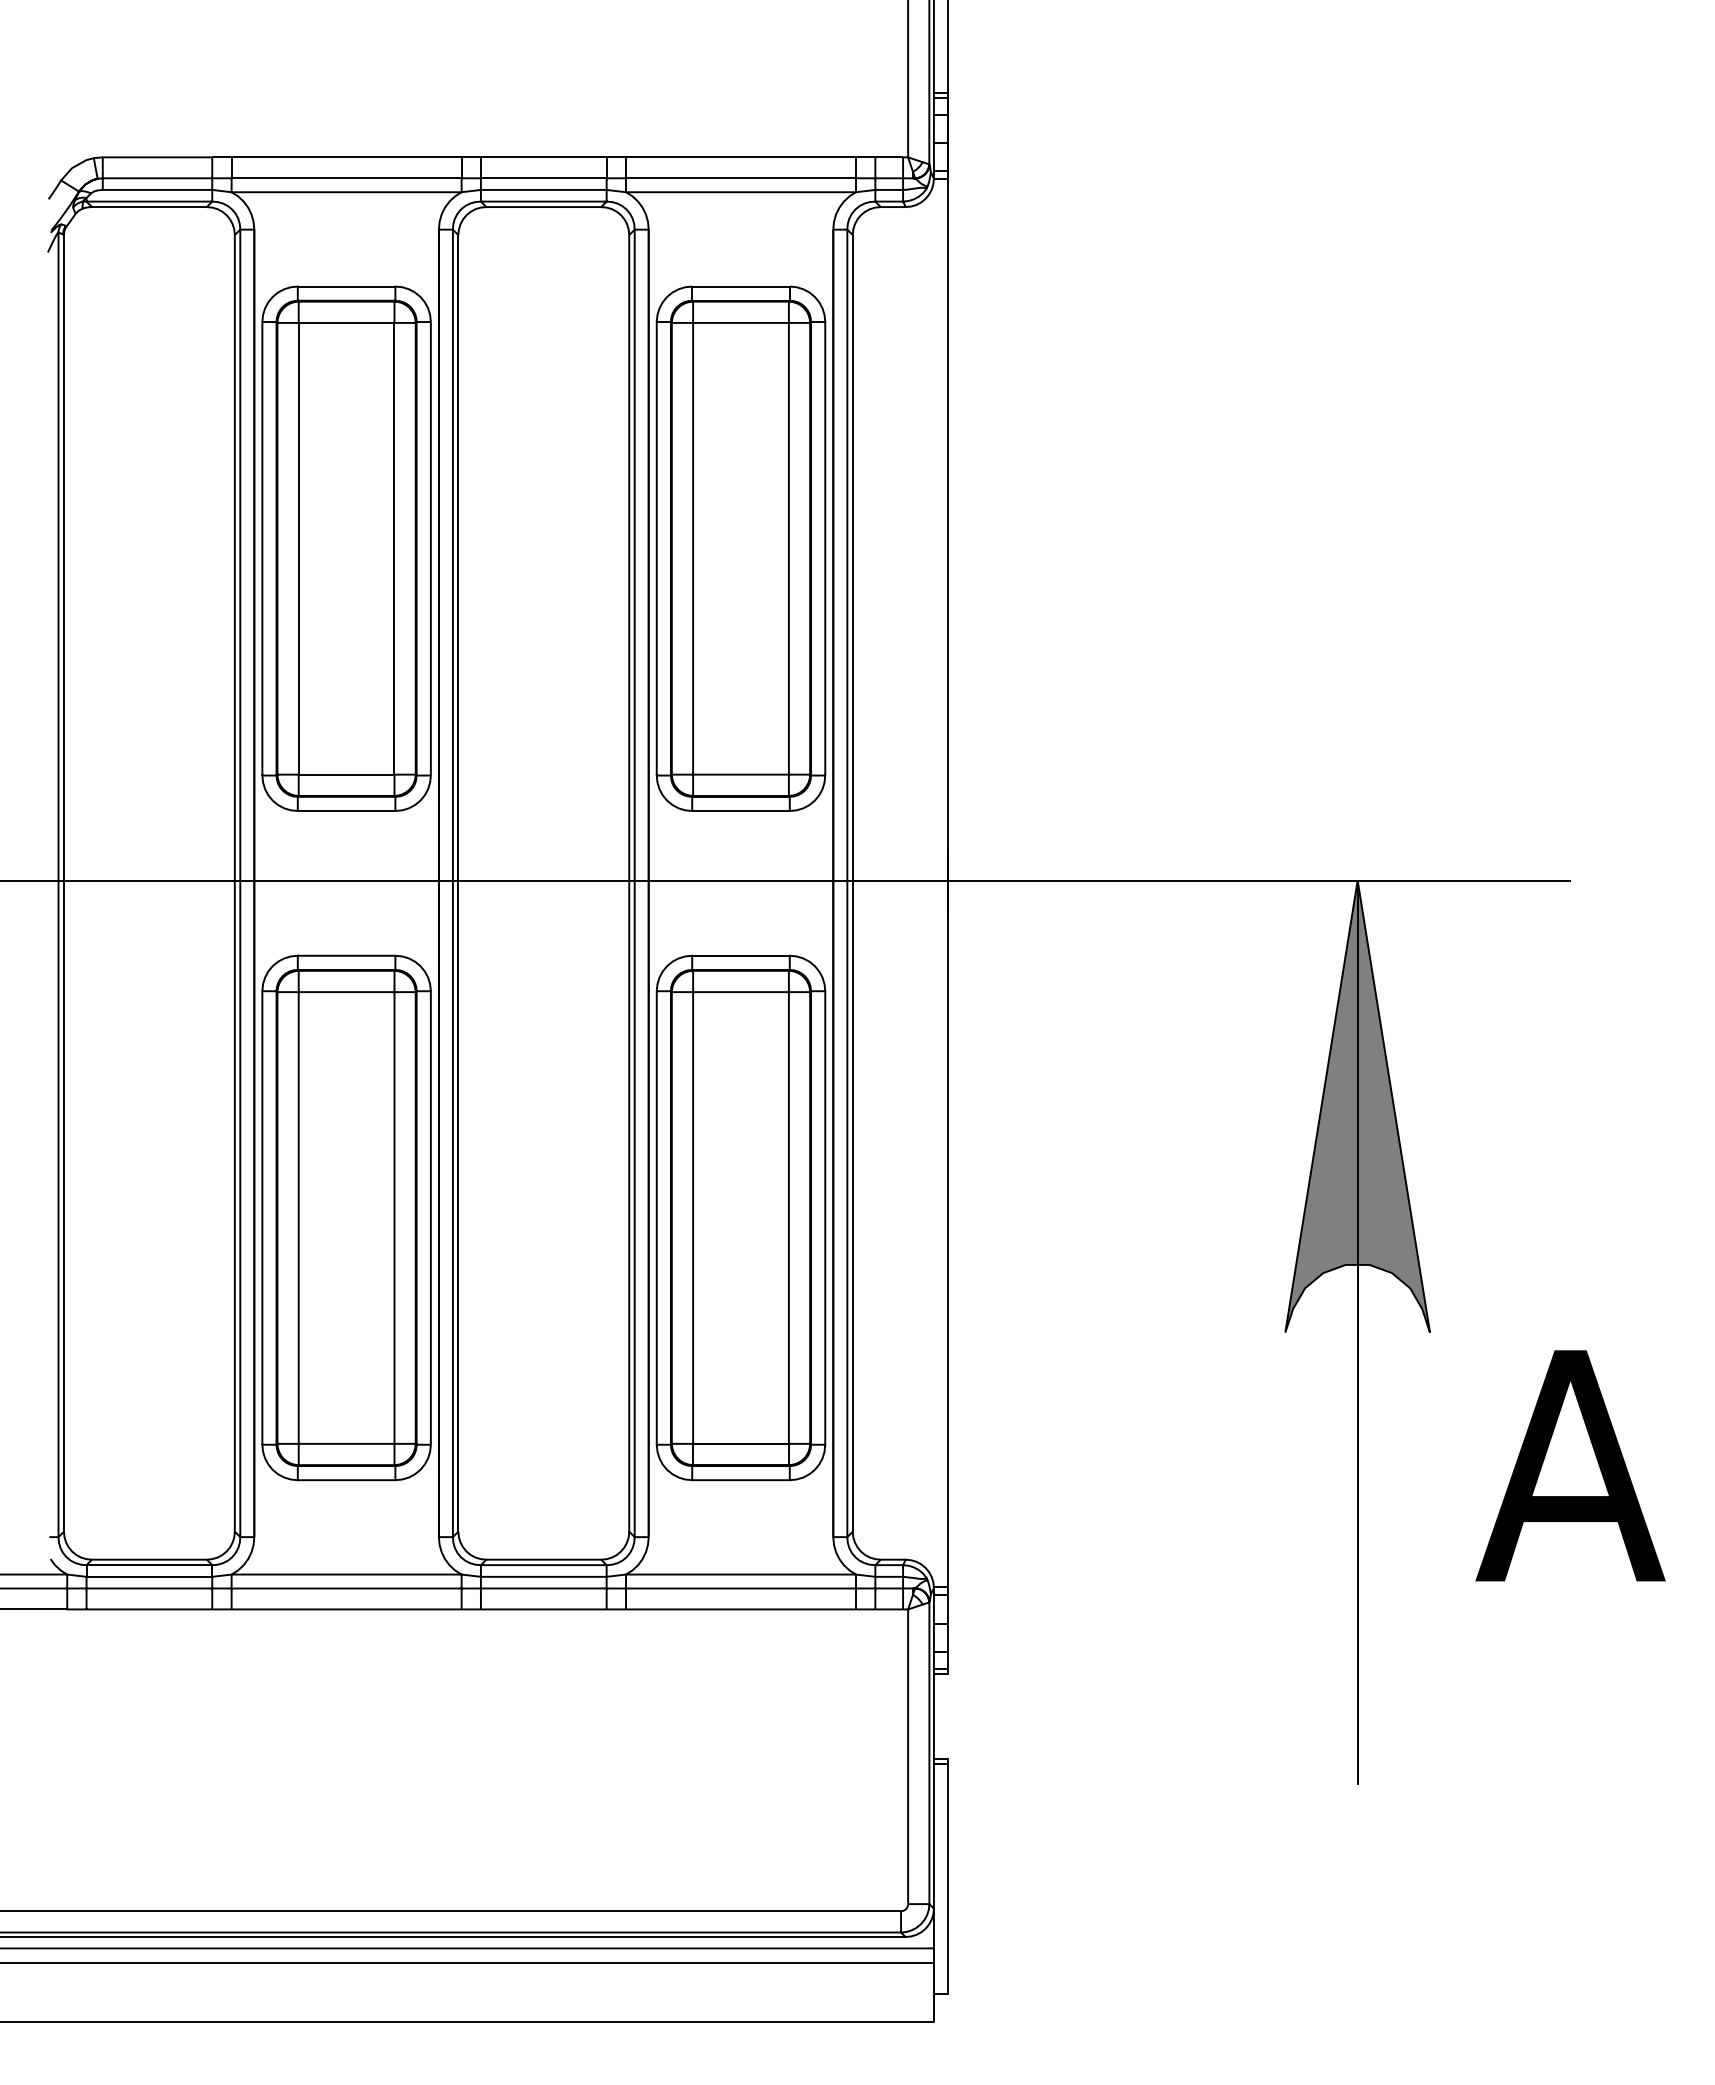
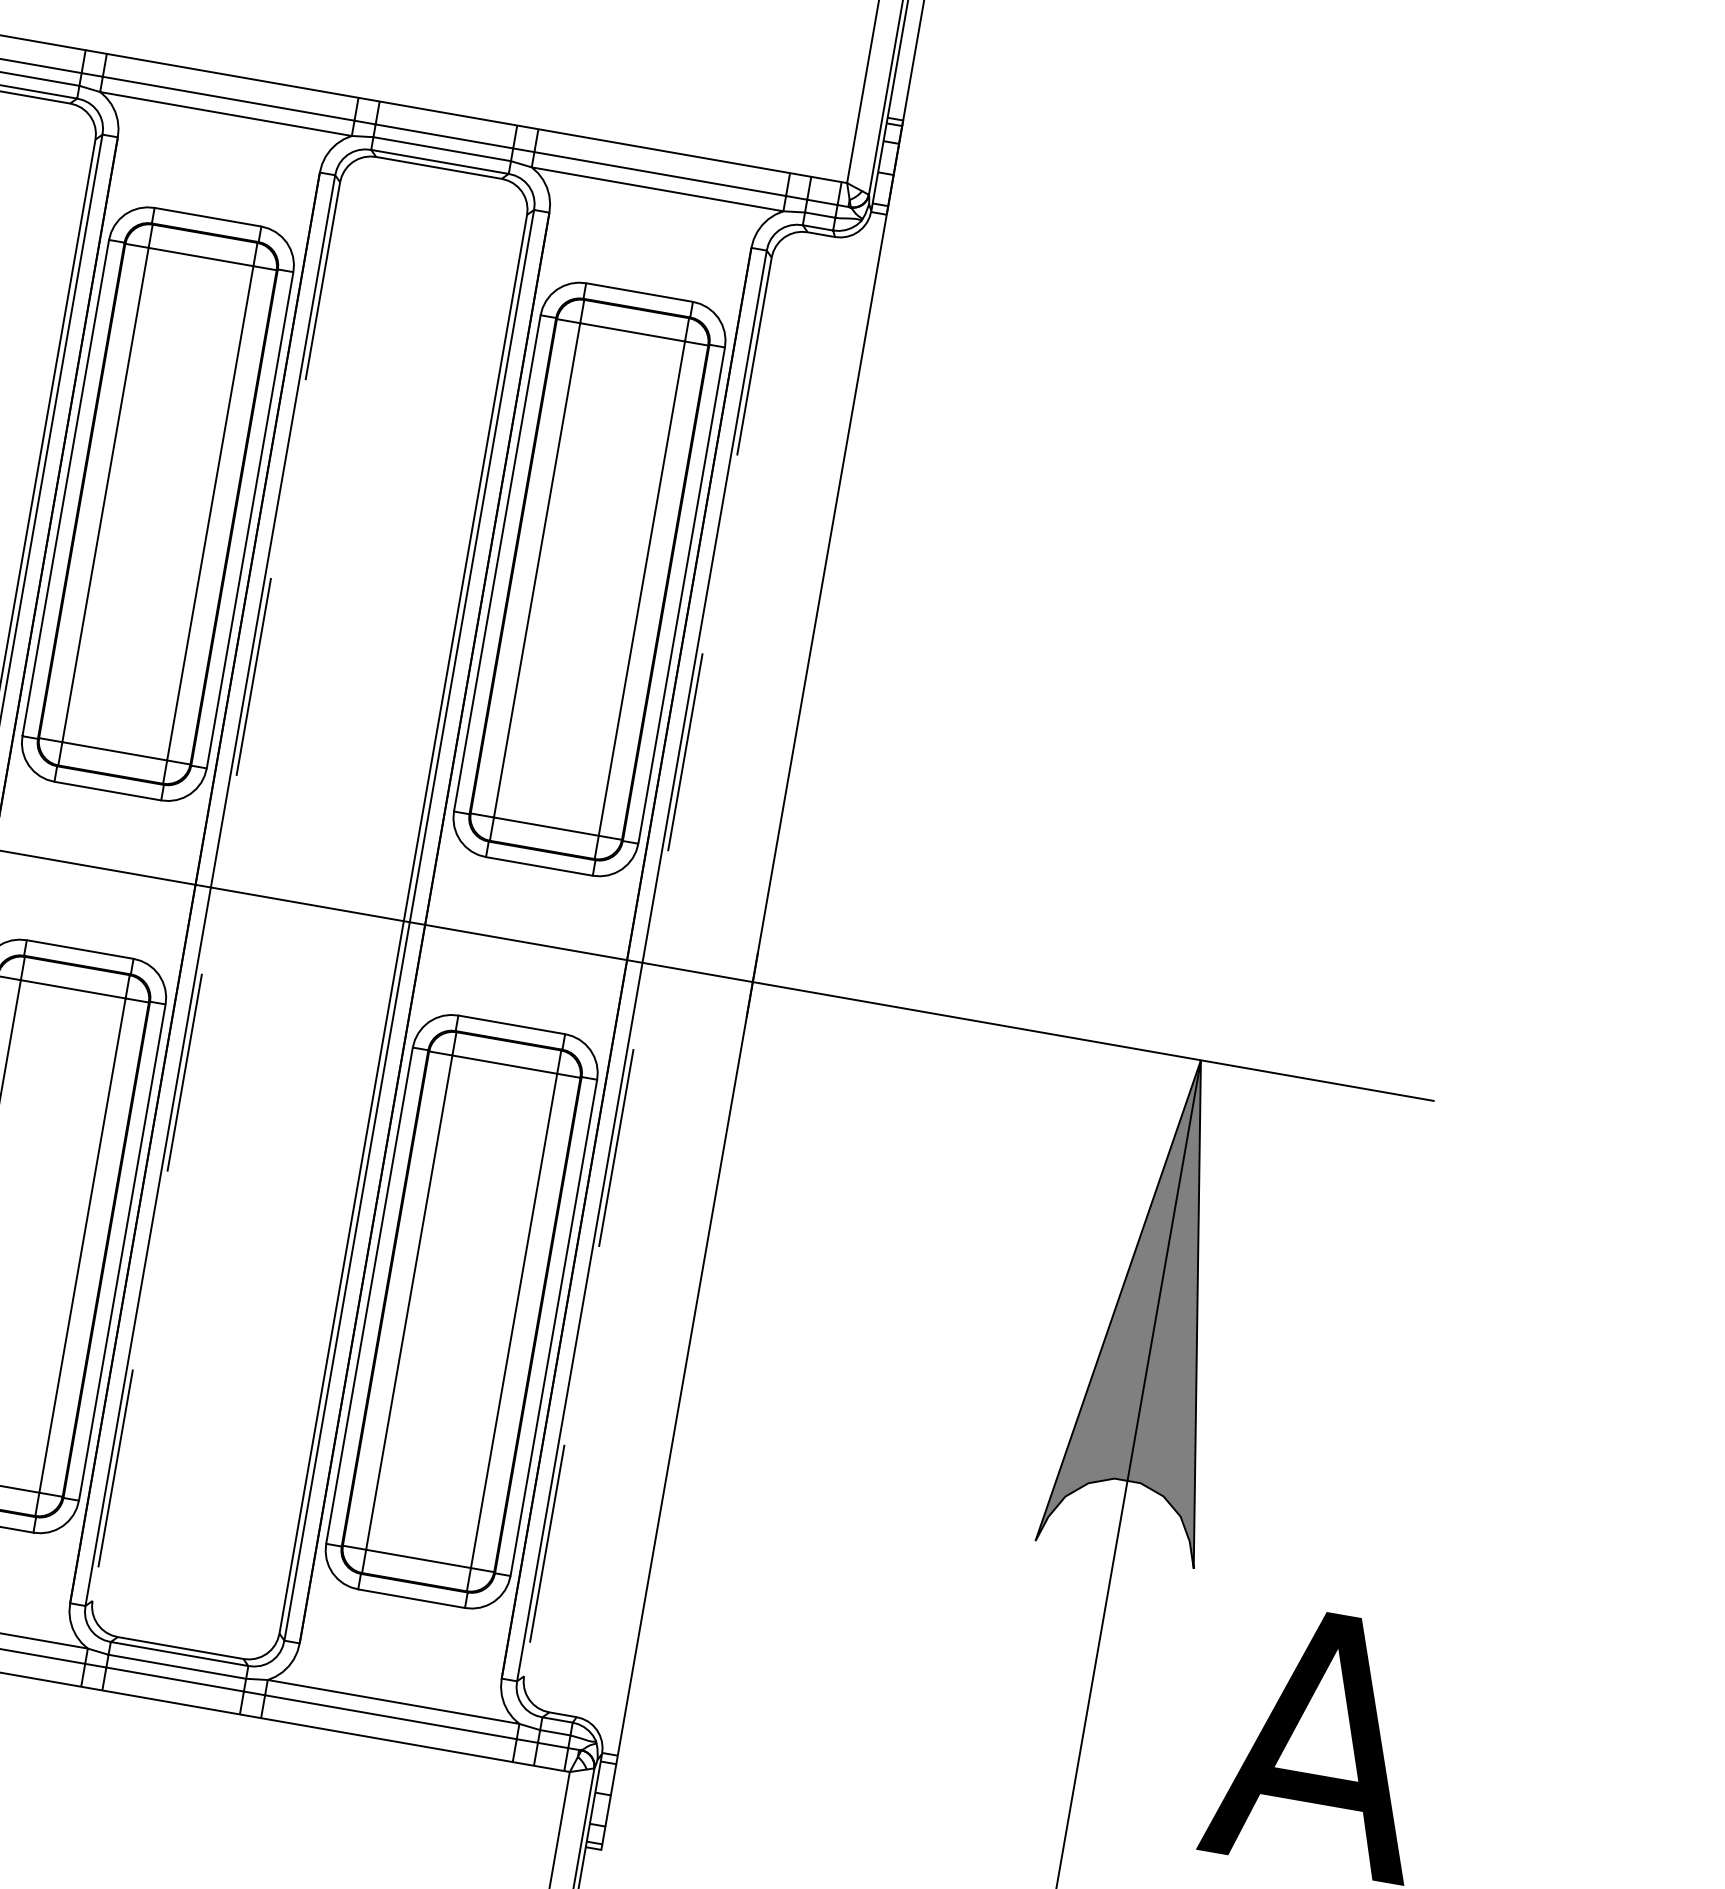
line: (458, 883) -> (216, 891), solid -> dashed
line: (852, 883) -> (647, 967), solid -> dashed

